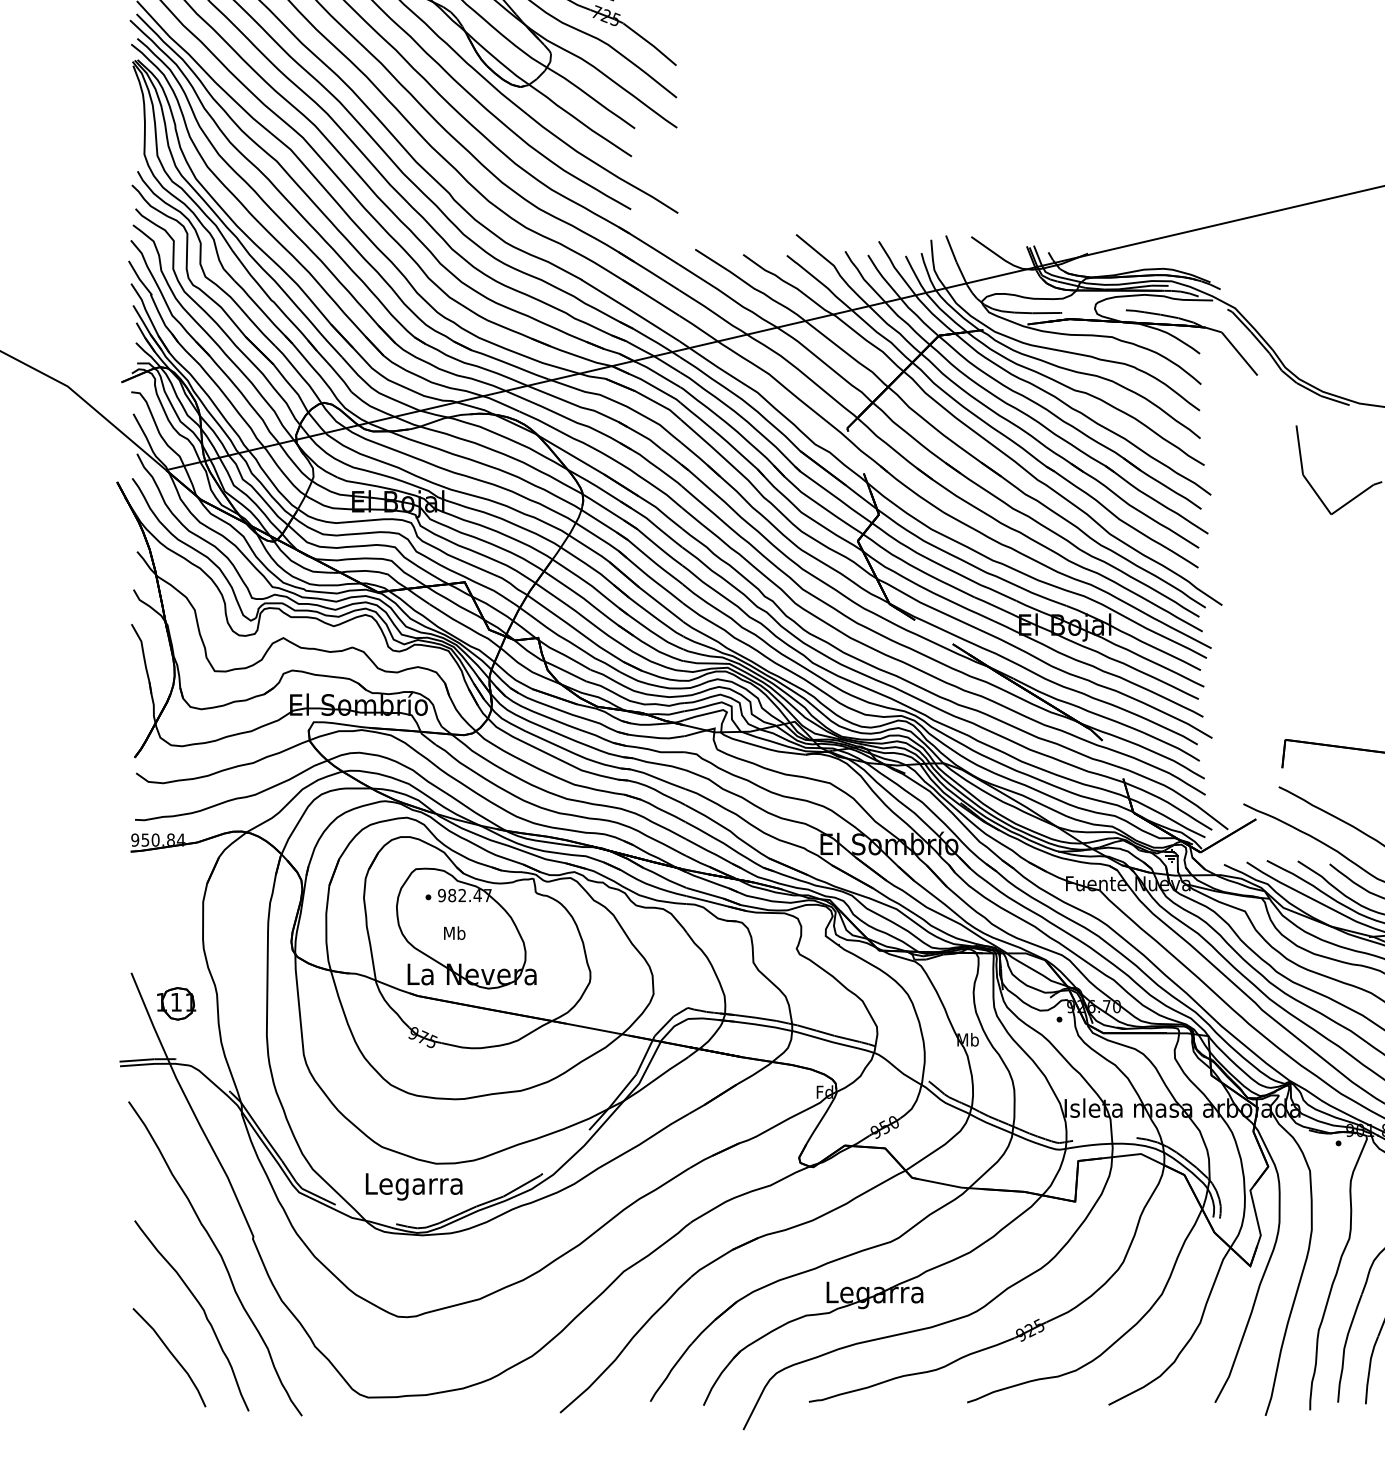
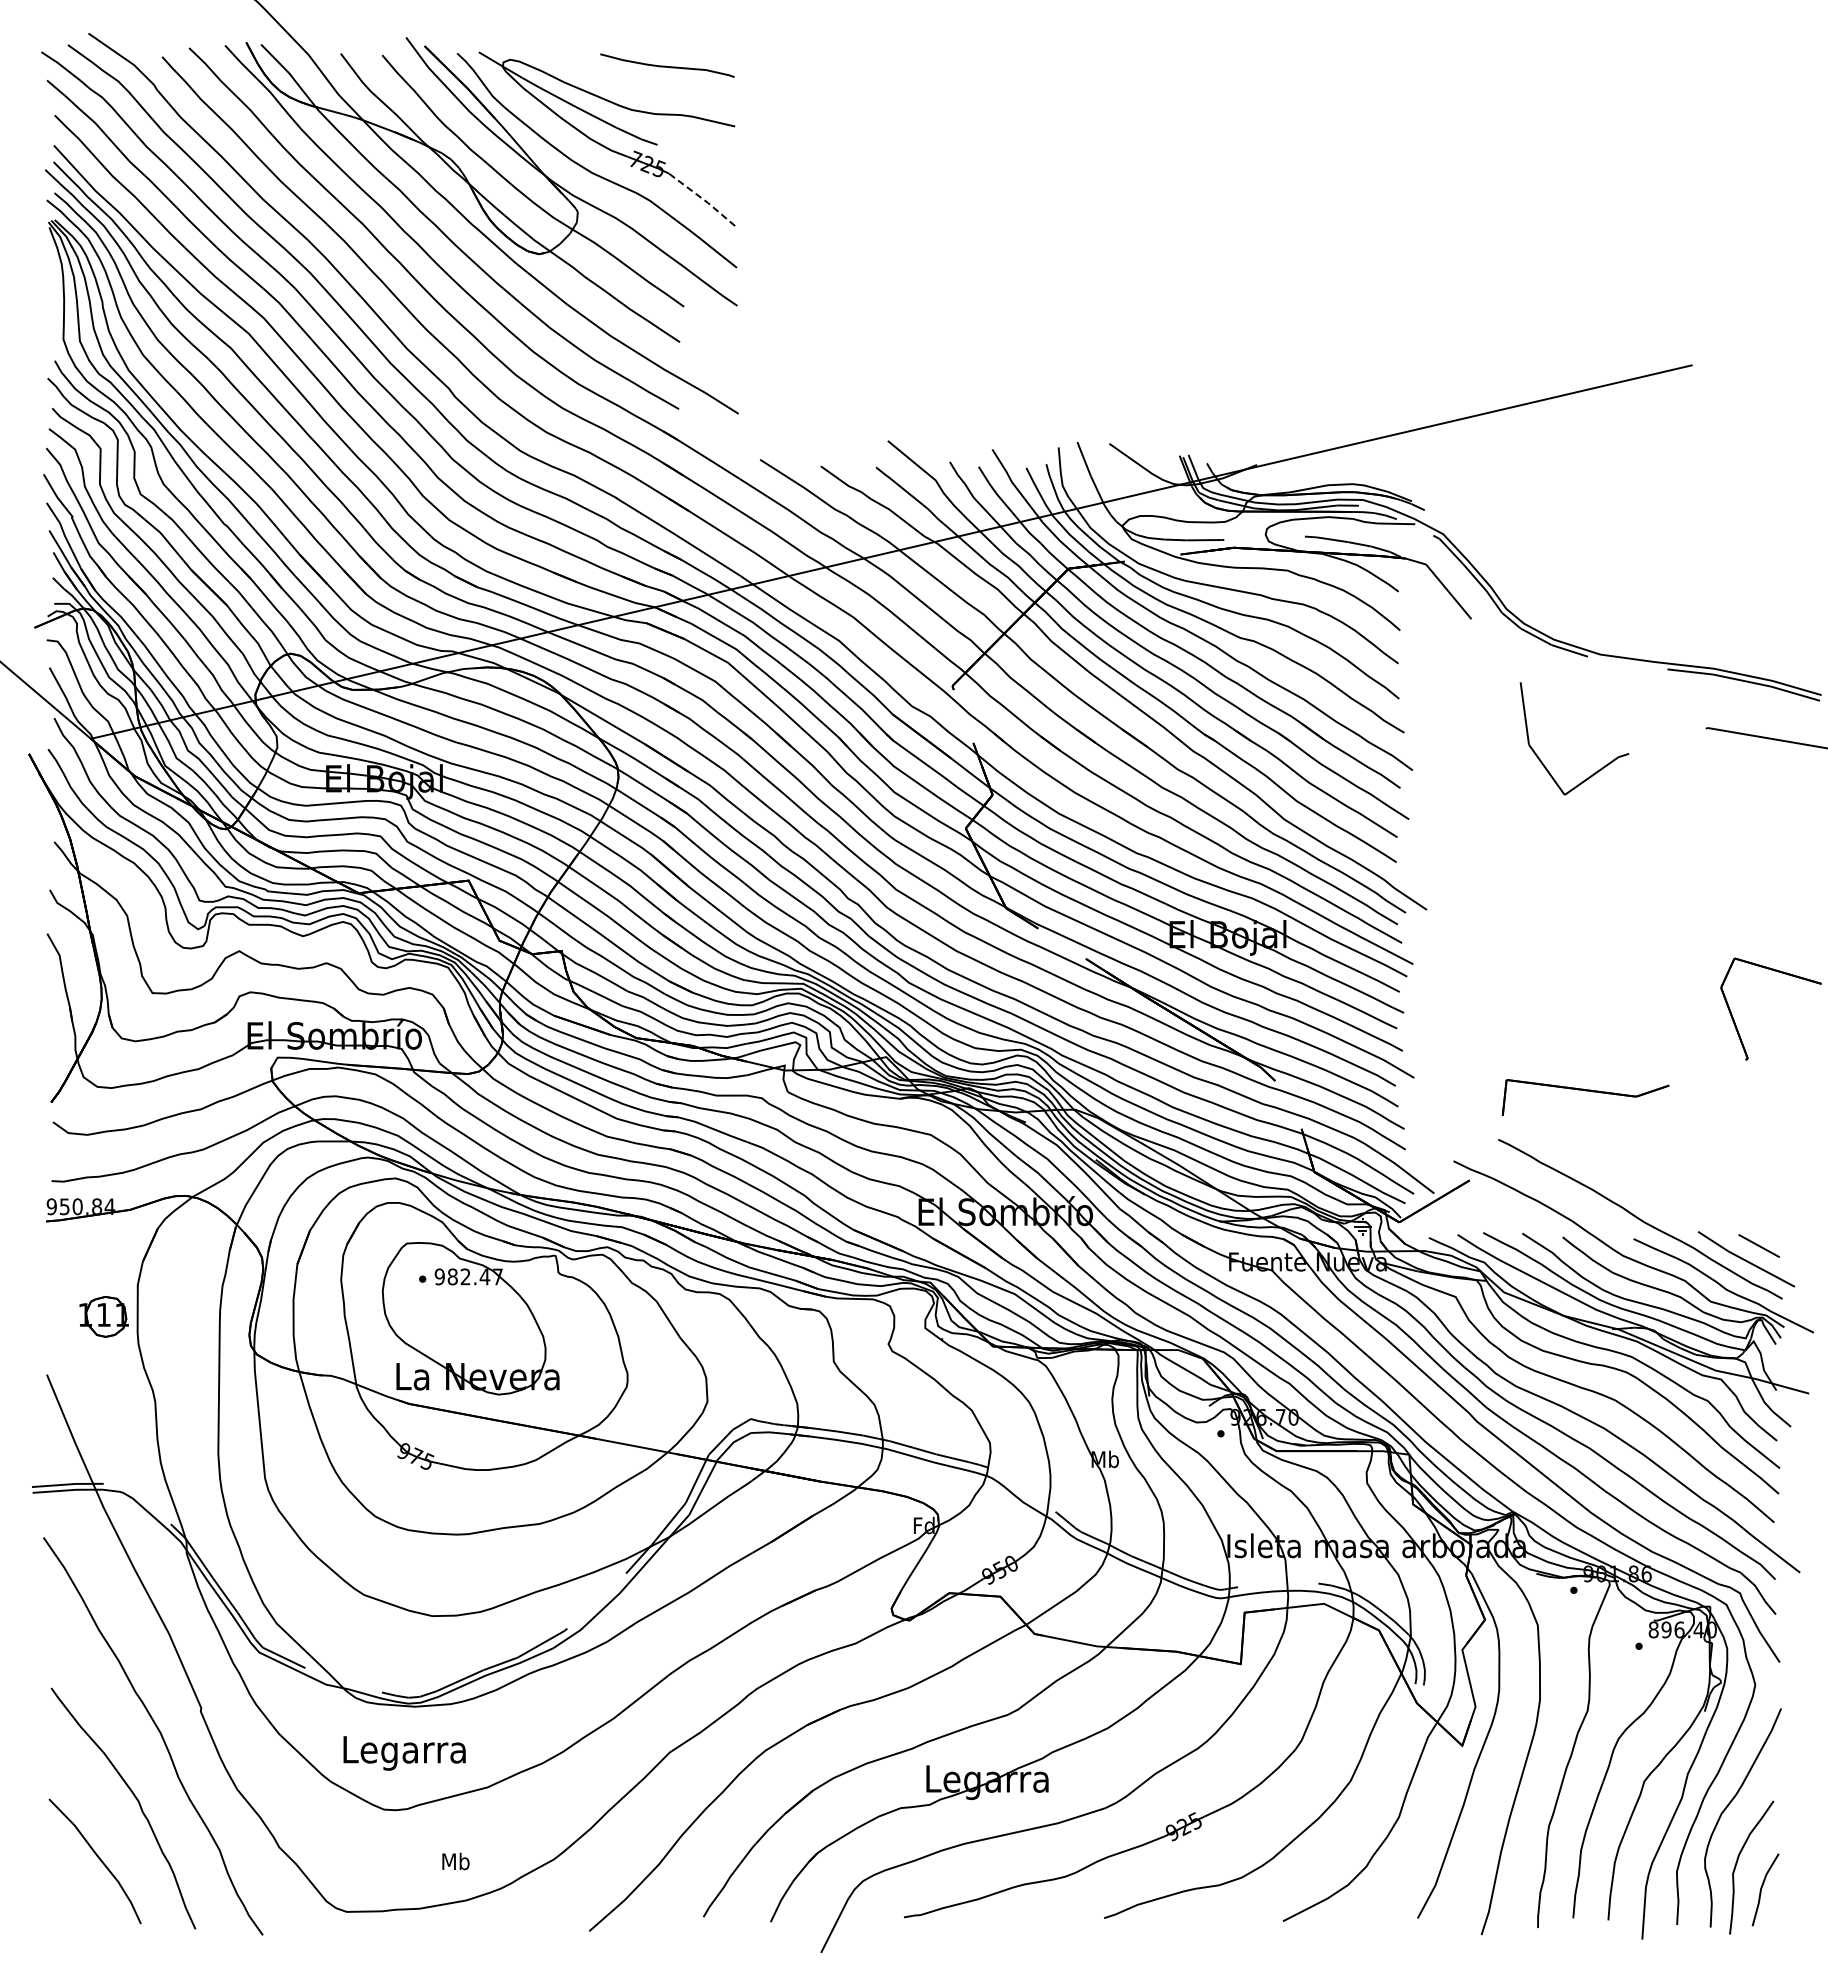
line: (651, 44) -> (704, 200), solid -> dashed
text: (454, 933) -> (455, 1861), moved
part: (176, 1003) -> (103, 1316), moved
text: (414, 1186) -> (404, 1753), moved

